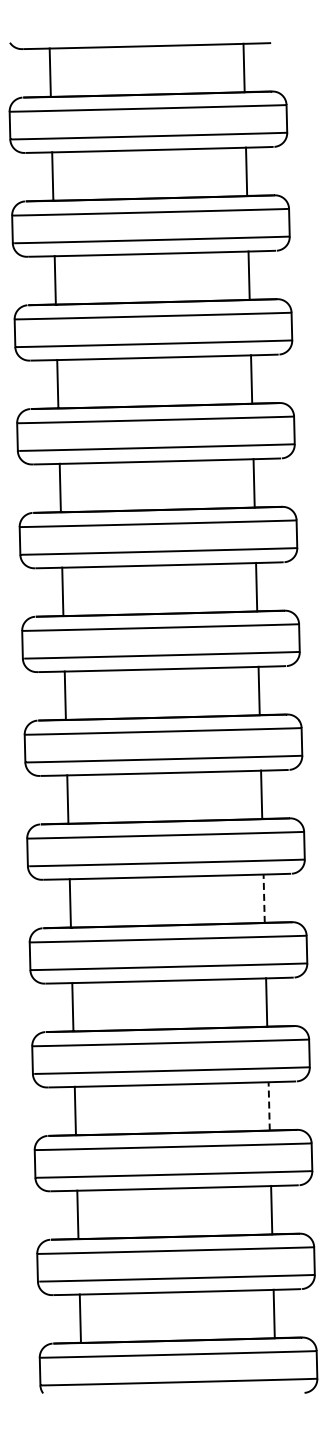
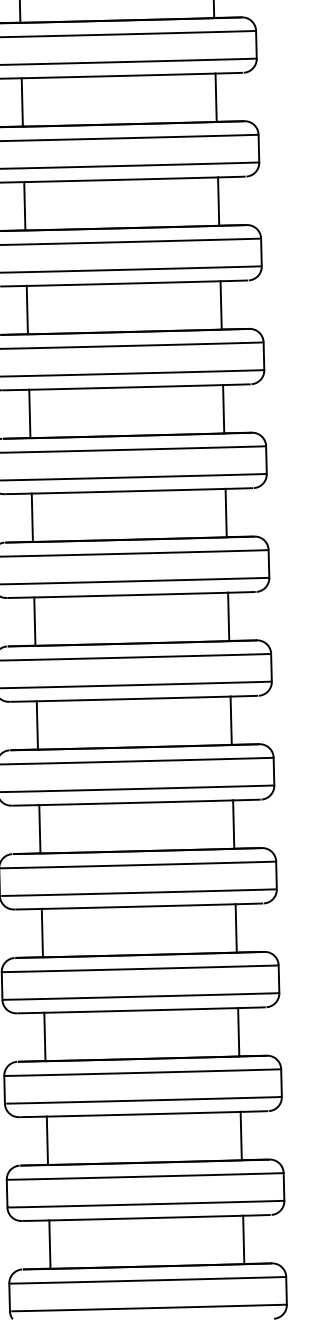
line: (264, 898) -> (234, 824), dashed -> solid
line: (269, 1105) -> (239, 1031), dashed -> solid

